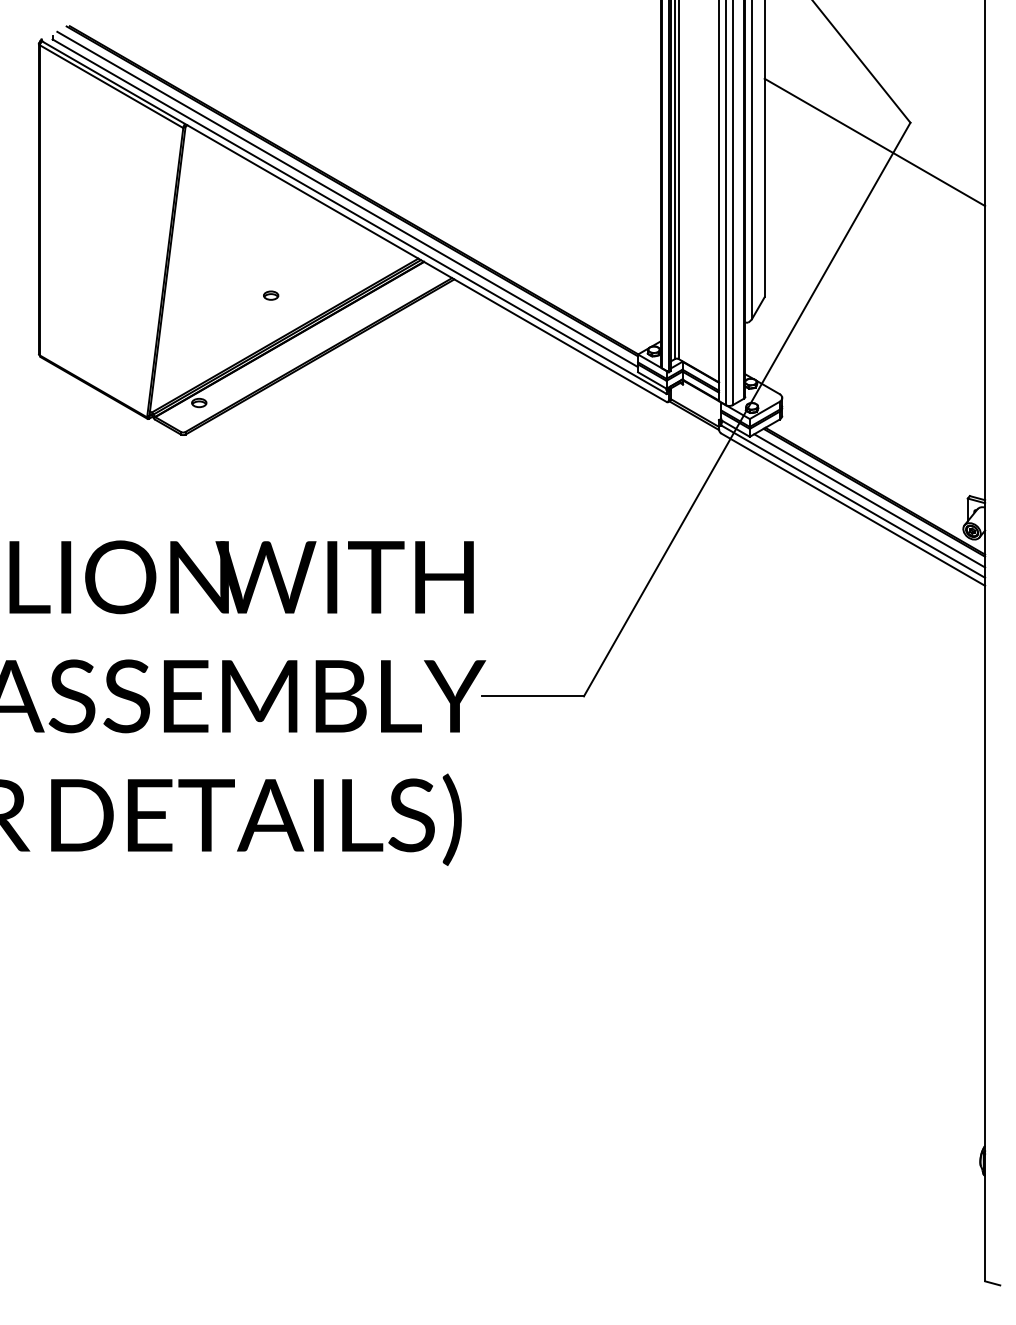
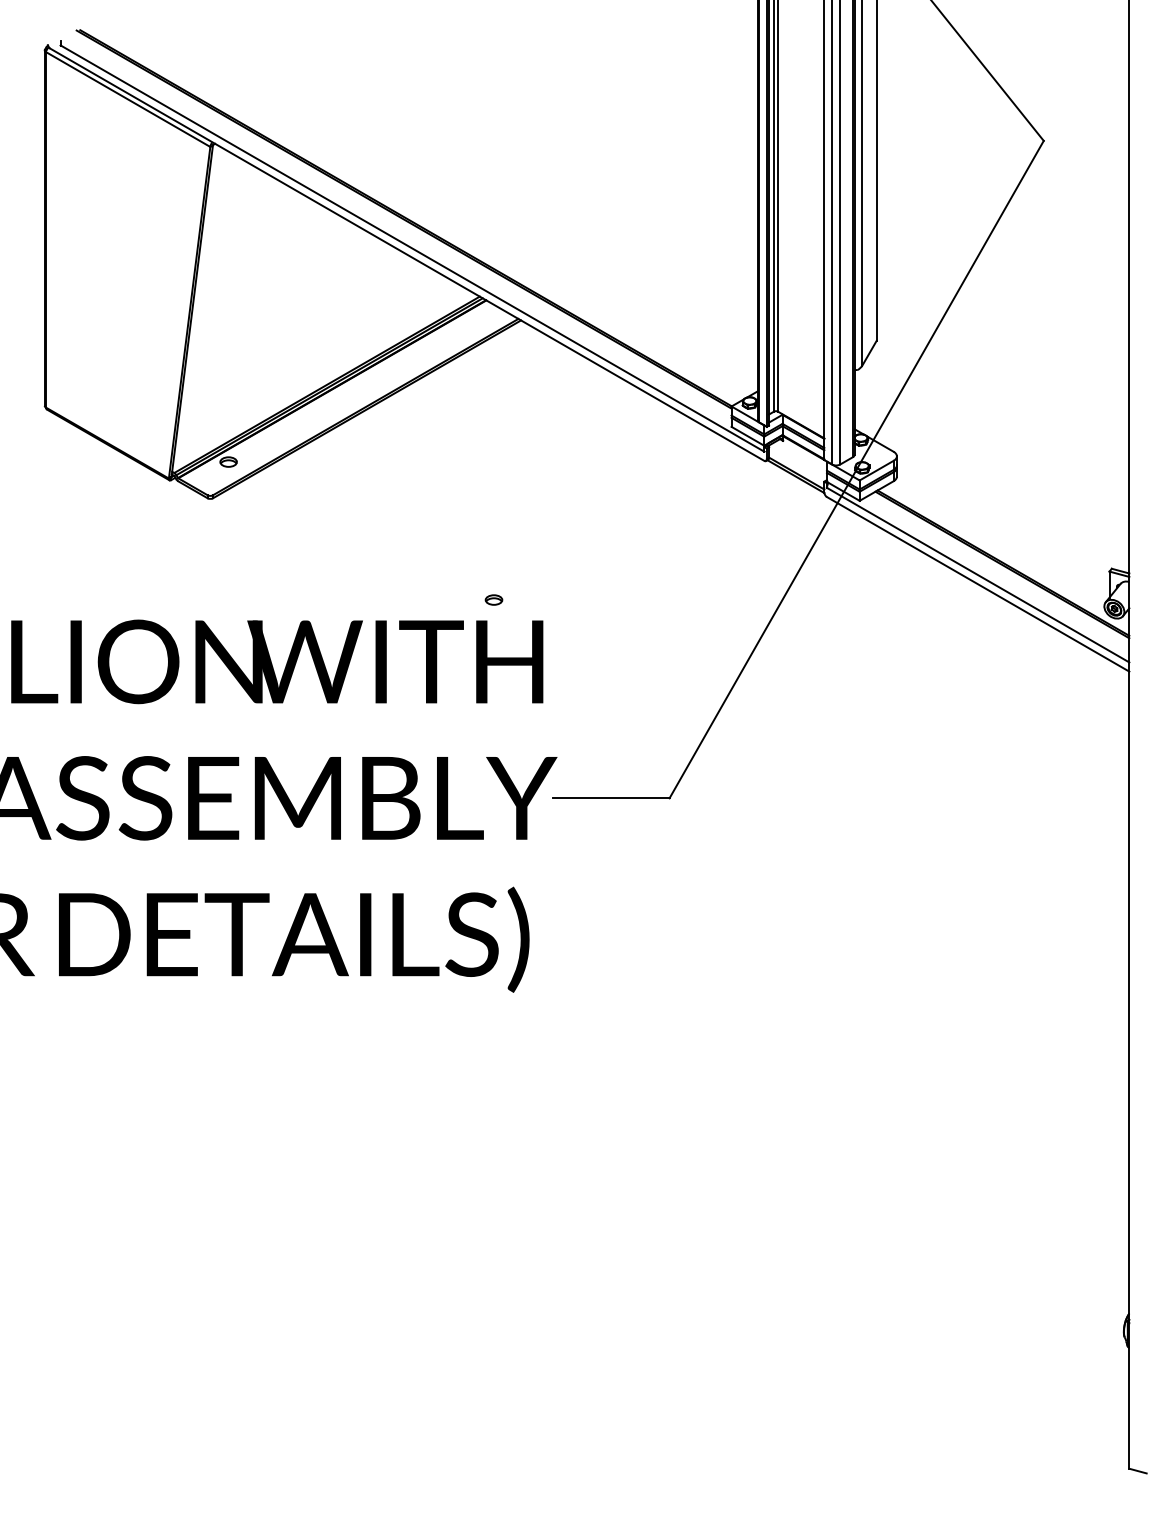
line: (874, 142) -> (1002, 163), removed
line: (347, 199) -> (398, 228), removed
part: (270, 295) -> (493, 599), moved
line: (869, 500) -> (996, 573), removed

